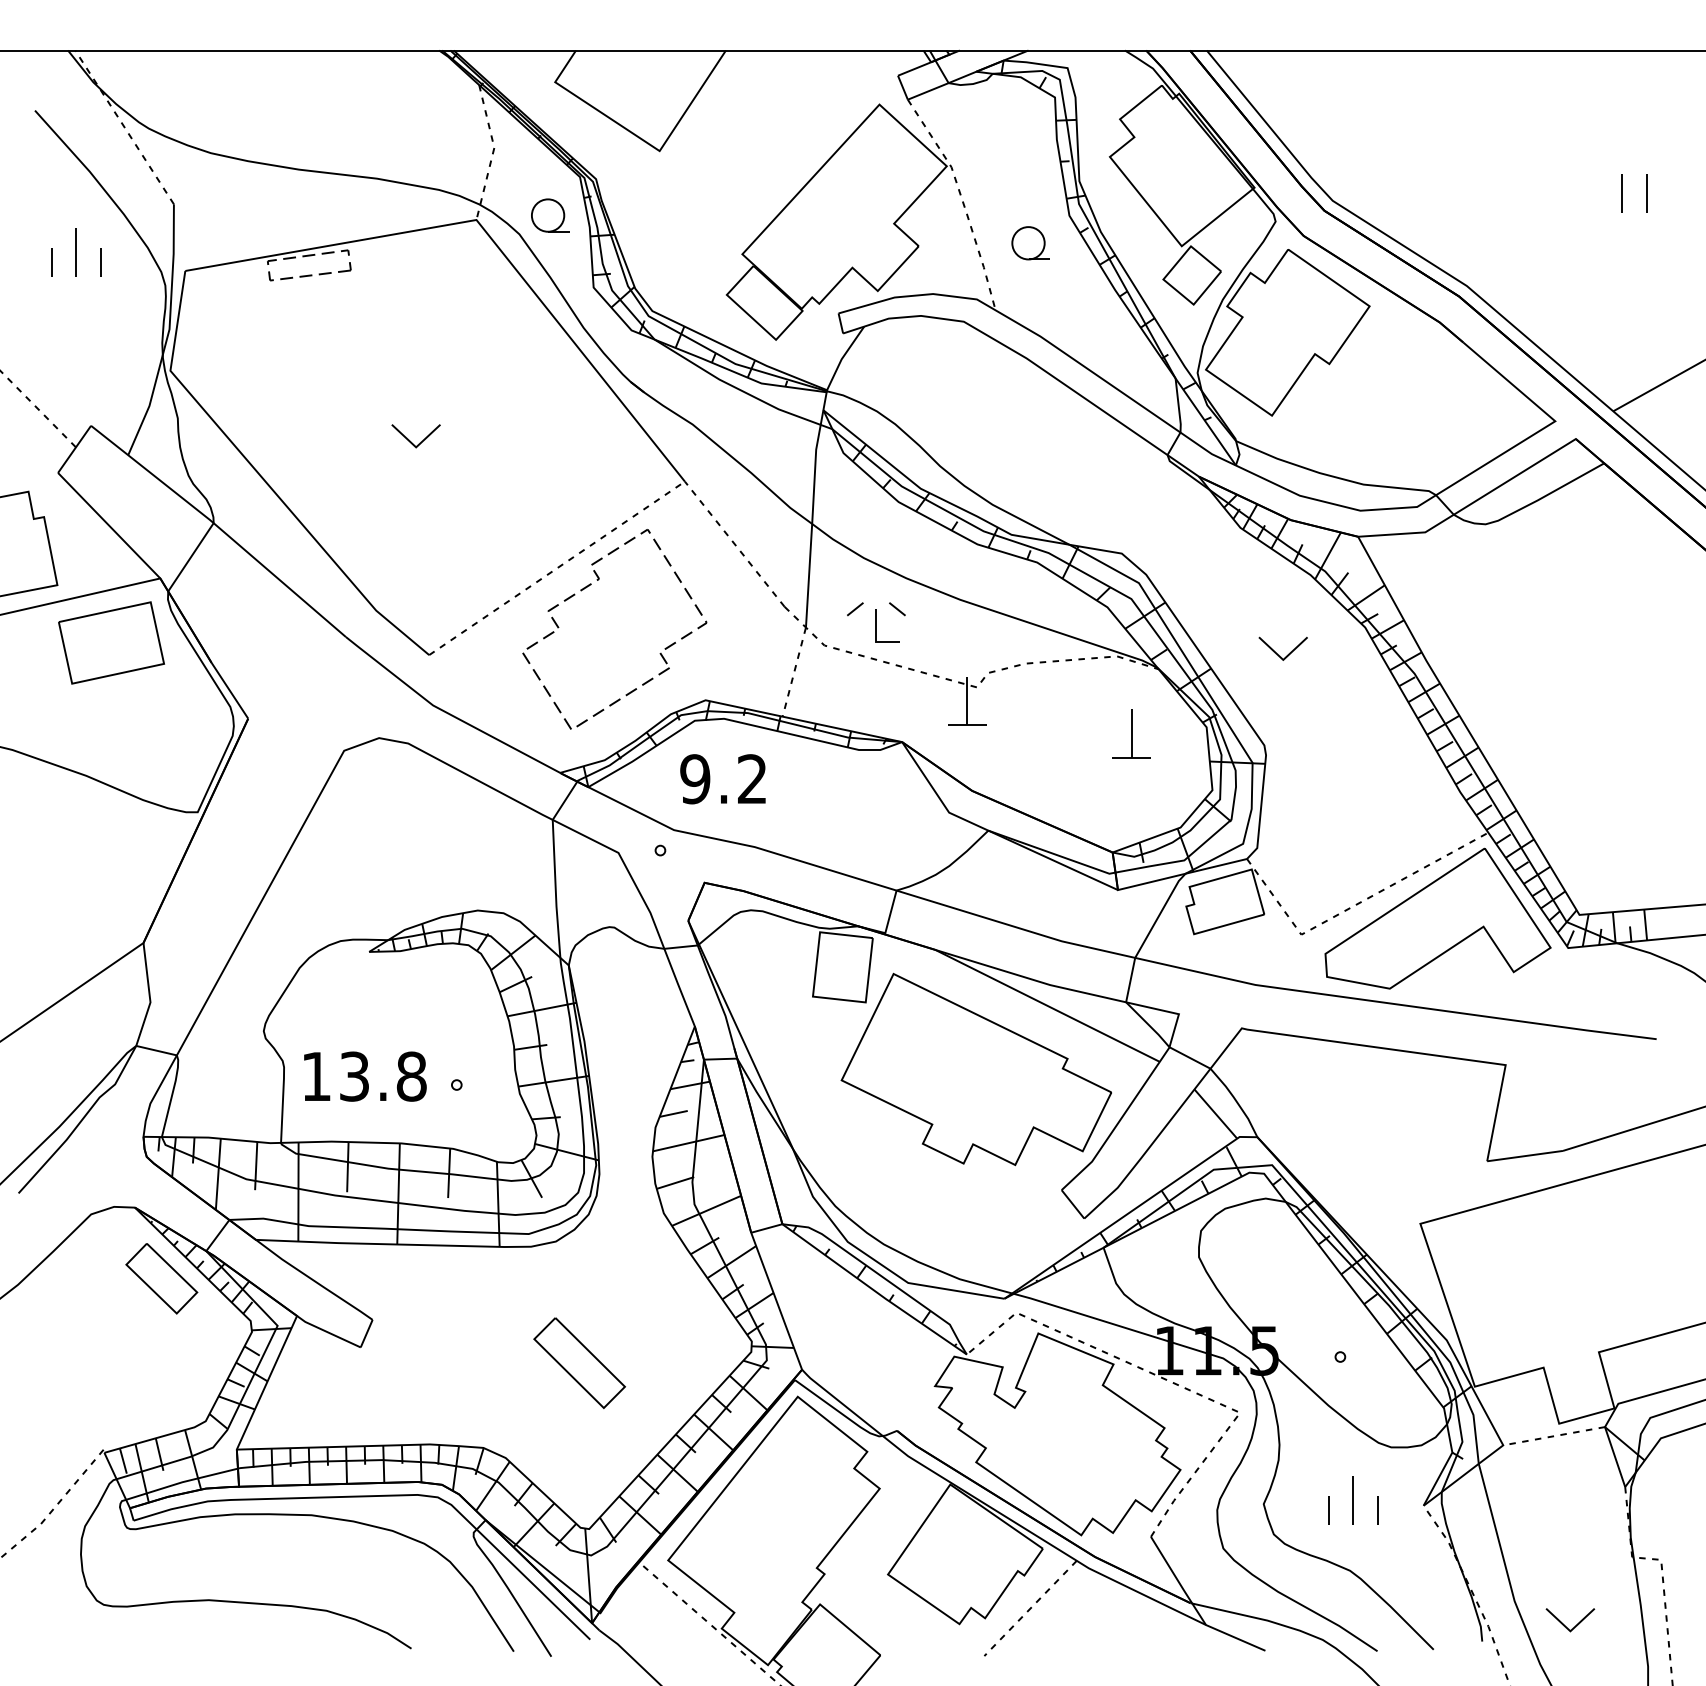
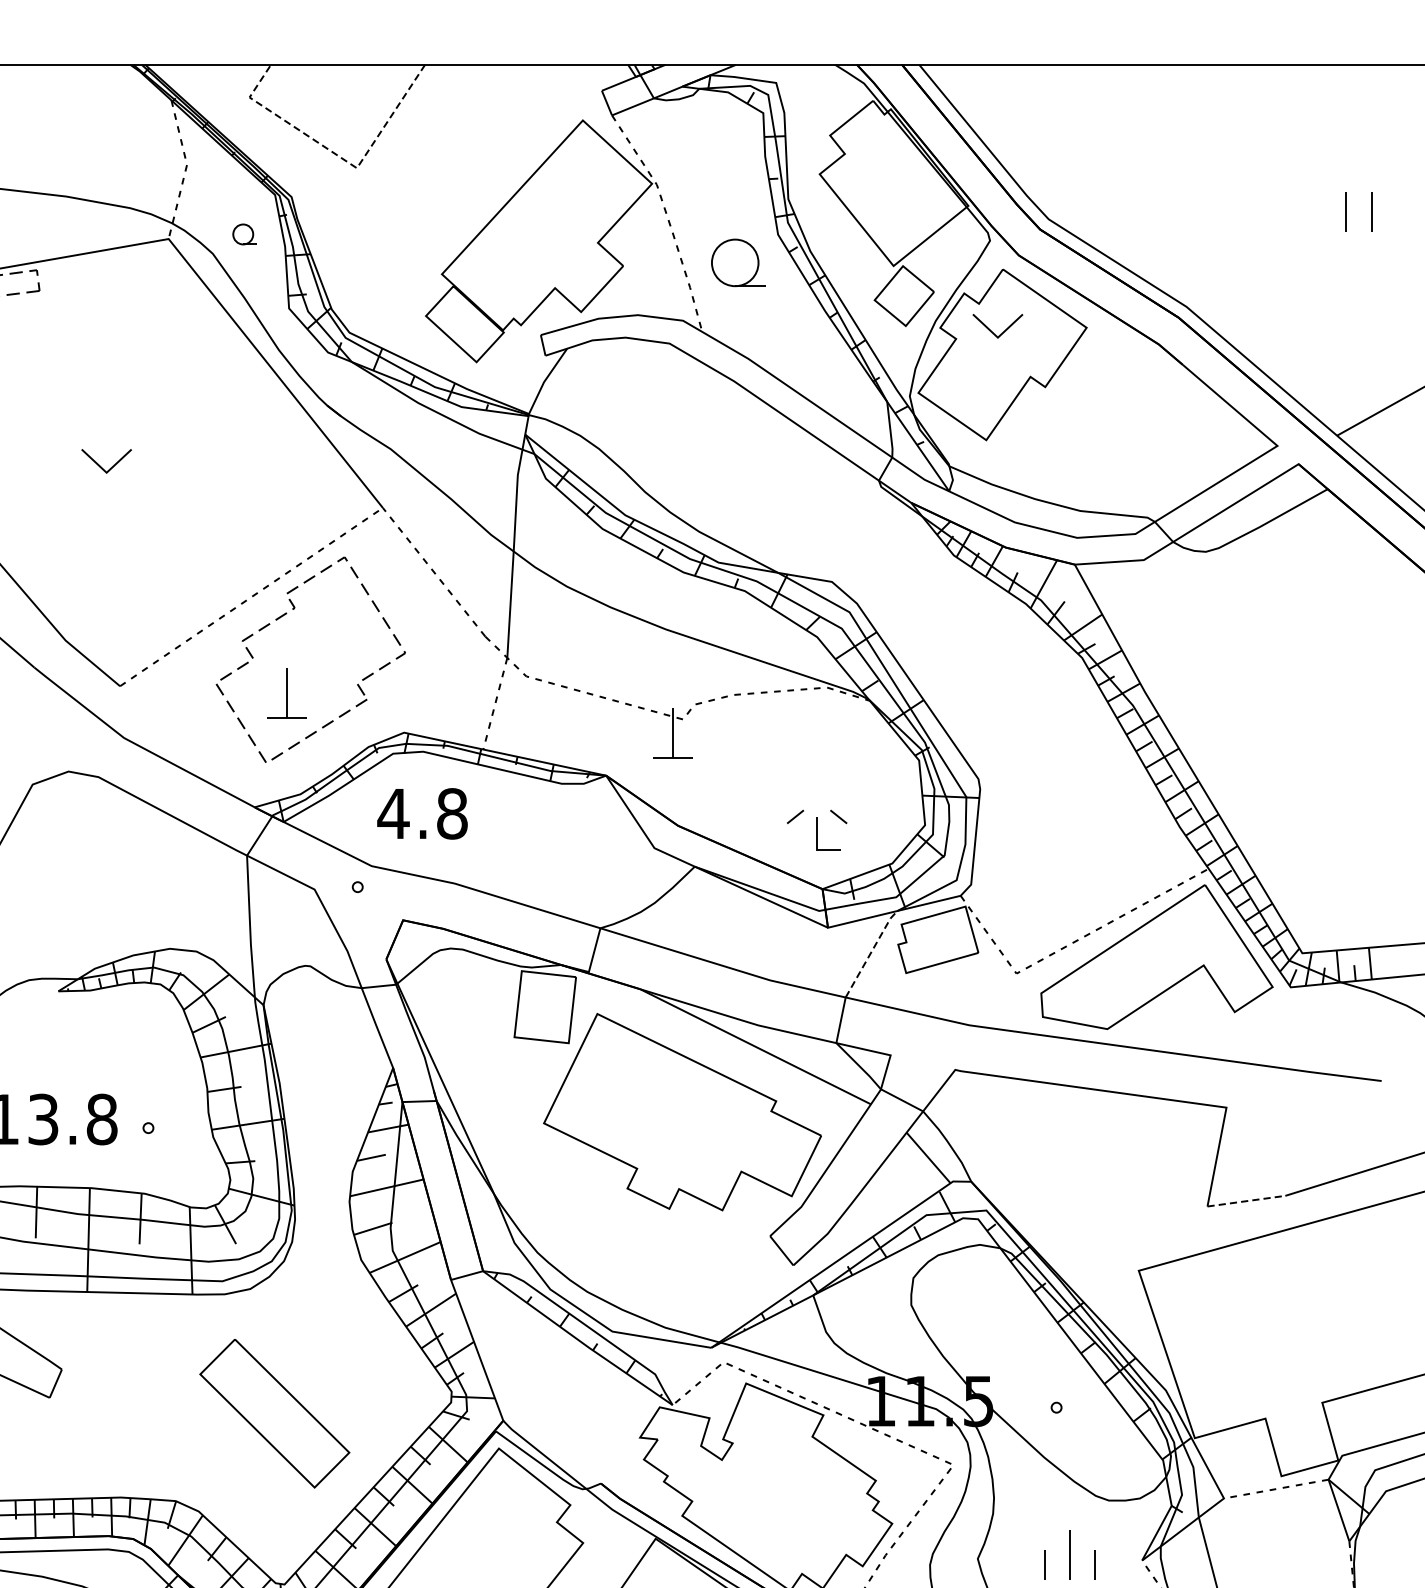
line: (641, 139) -> (338, 156), solid -> dashed
part: (550, 215) -> (244, 234), size x0.6
part: (1030, 243) -> (738, 263), size x1.4
part: (876, 622) -> (817, 830), moved
part: (1277, 653) -> (991, 331), moved
part: (1131, 733) -> (286, 692), moved
text: (723, 779) -> (422, 814), 9.2 -> 4.8
line: (1159, 914) -> (870, 952), solid -> dashed
line: (1525, 1156) -> (1246, 1201), solid -> dashed
part: (579, 1363) -> (274, 1414), size x1.6

